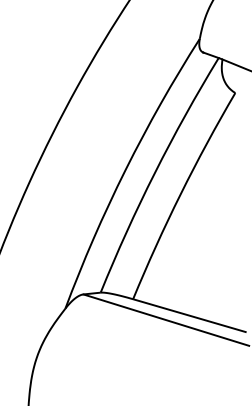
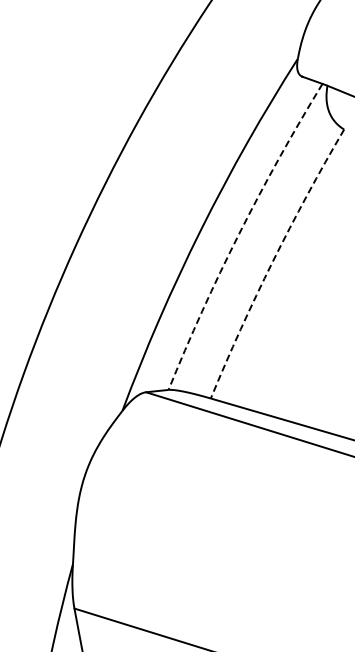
arc: (155, 172) -> (239, 233), solid -> dashed
arc: (180, 194) -> (272, 261), solid -> dashed

